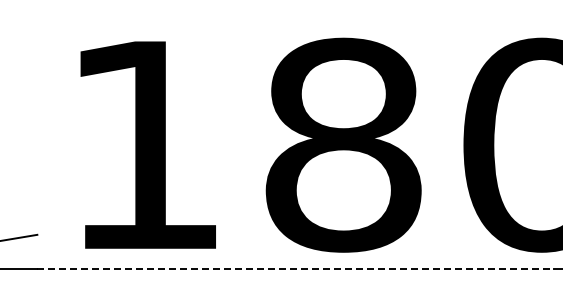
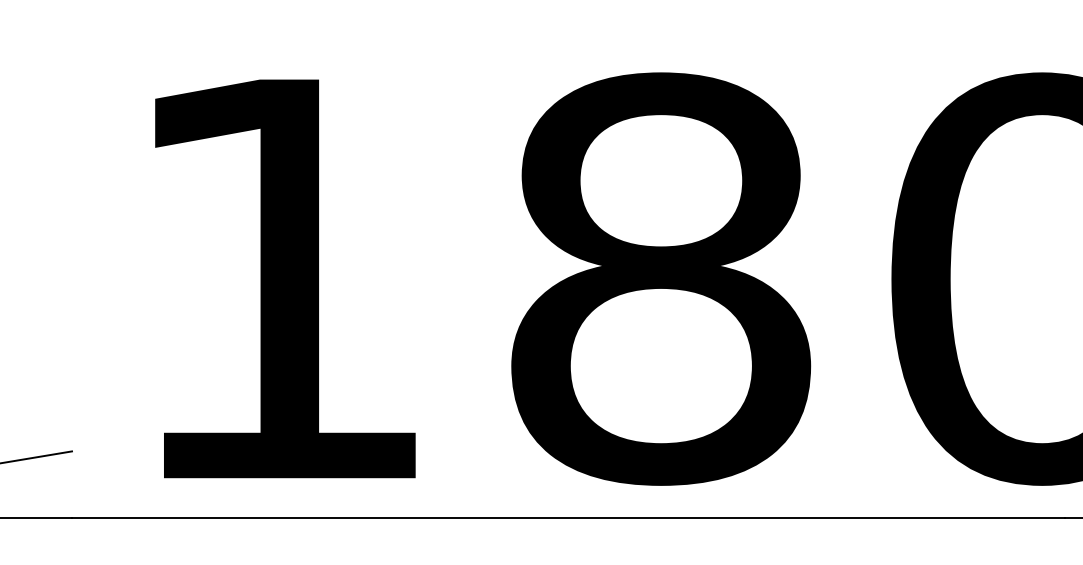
line: (296, 269) -> (570, 518), dashed -> solid

